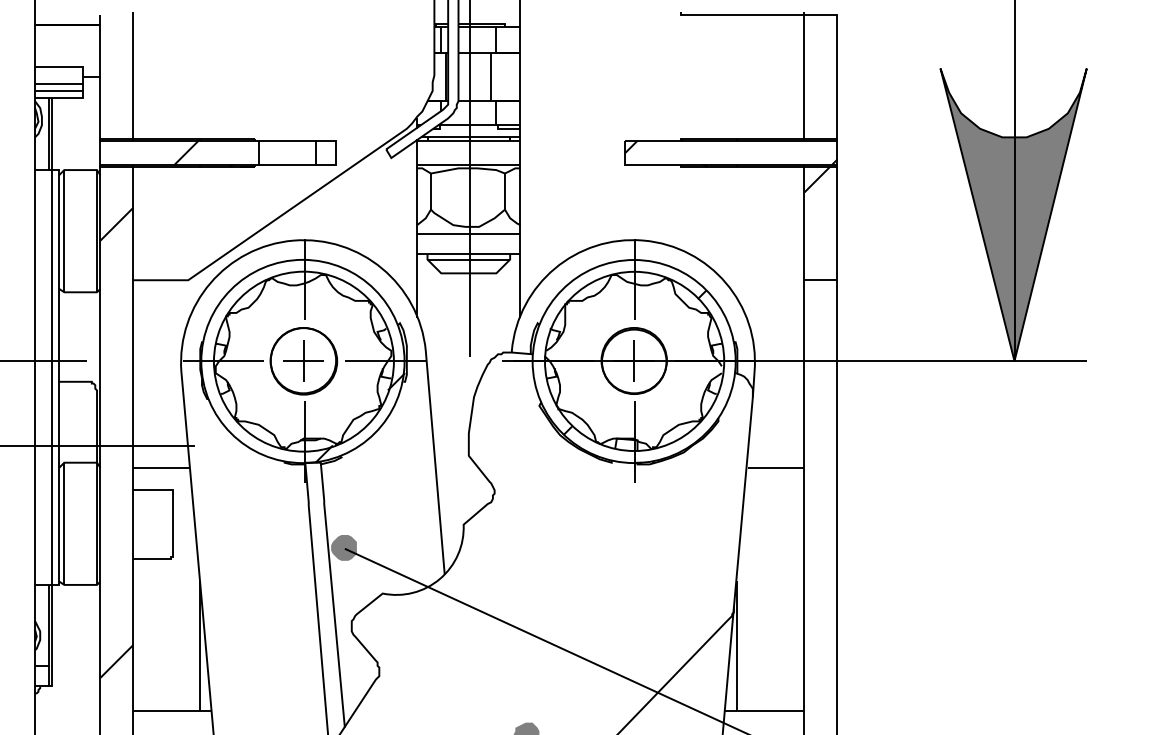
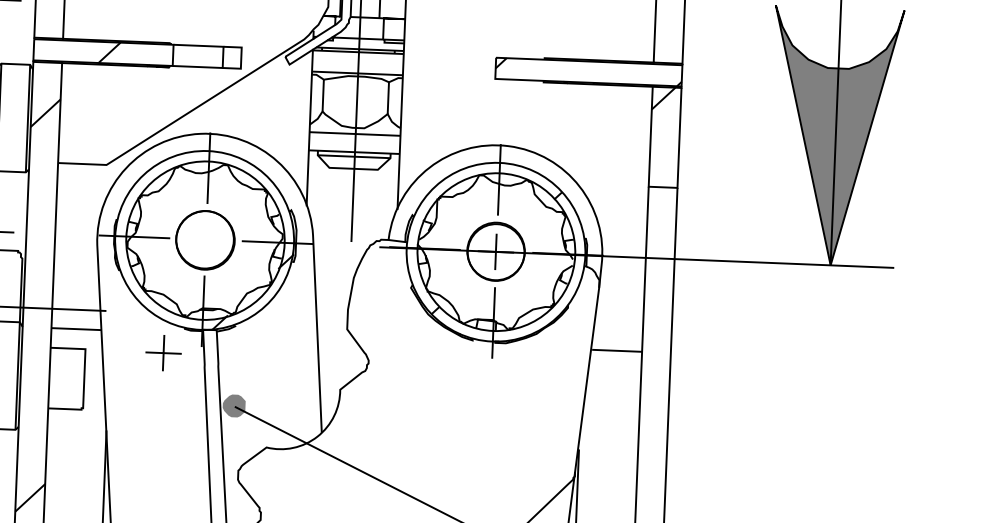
part: (303, 360) -> (163, 352), moved

